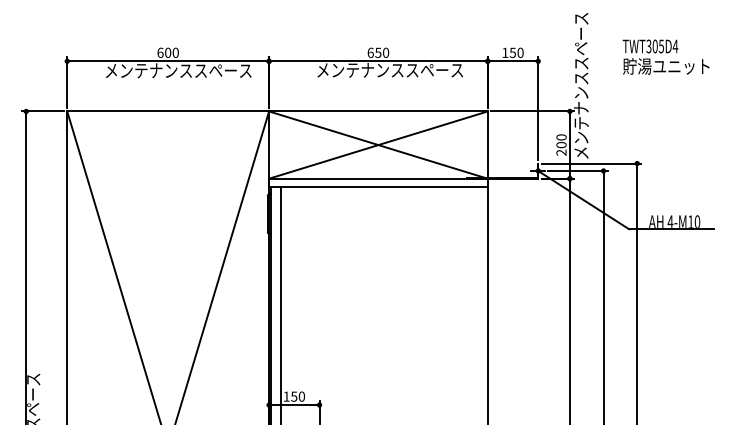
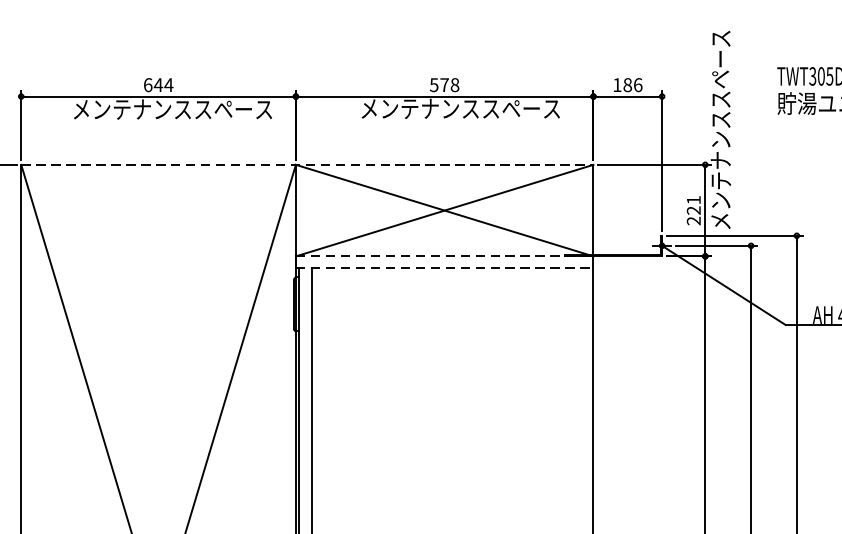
text: (171, 52) -> (163, 84), 600 -> 644
text: (378, 52) -> (444, 84), 650 -> 578
text: (516, 52) -> (632, 84), 150 -> 186
line: (278, 111) -> (308, 164), solid -> dashed
text: (561, 141) -> (693, 205), 200 -> 221
line: (378, 178) -> (444, 256), solid -> dashed
line: (378, 187) -> (444, 268), solid -> dashed

